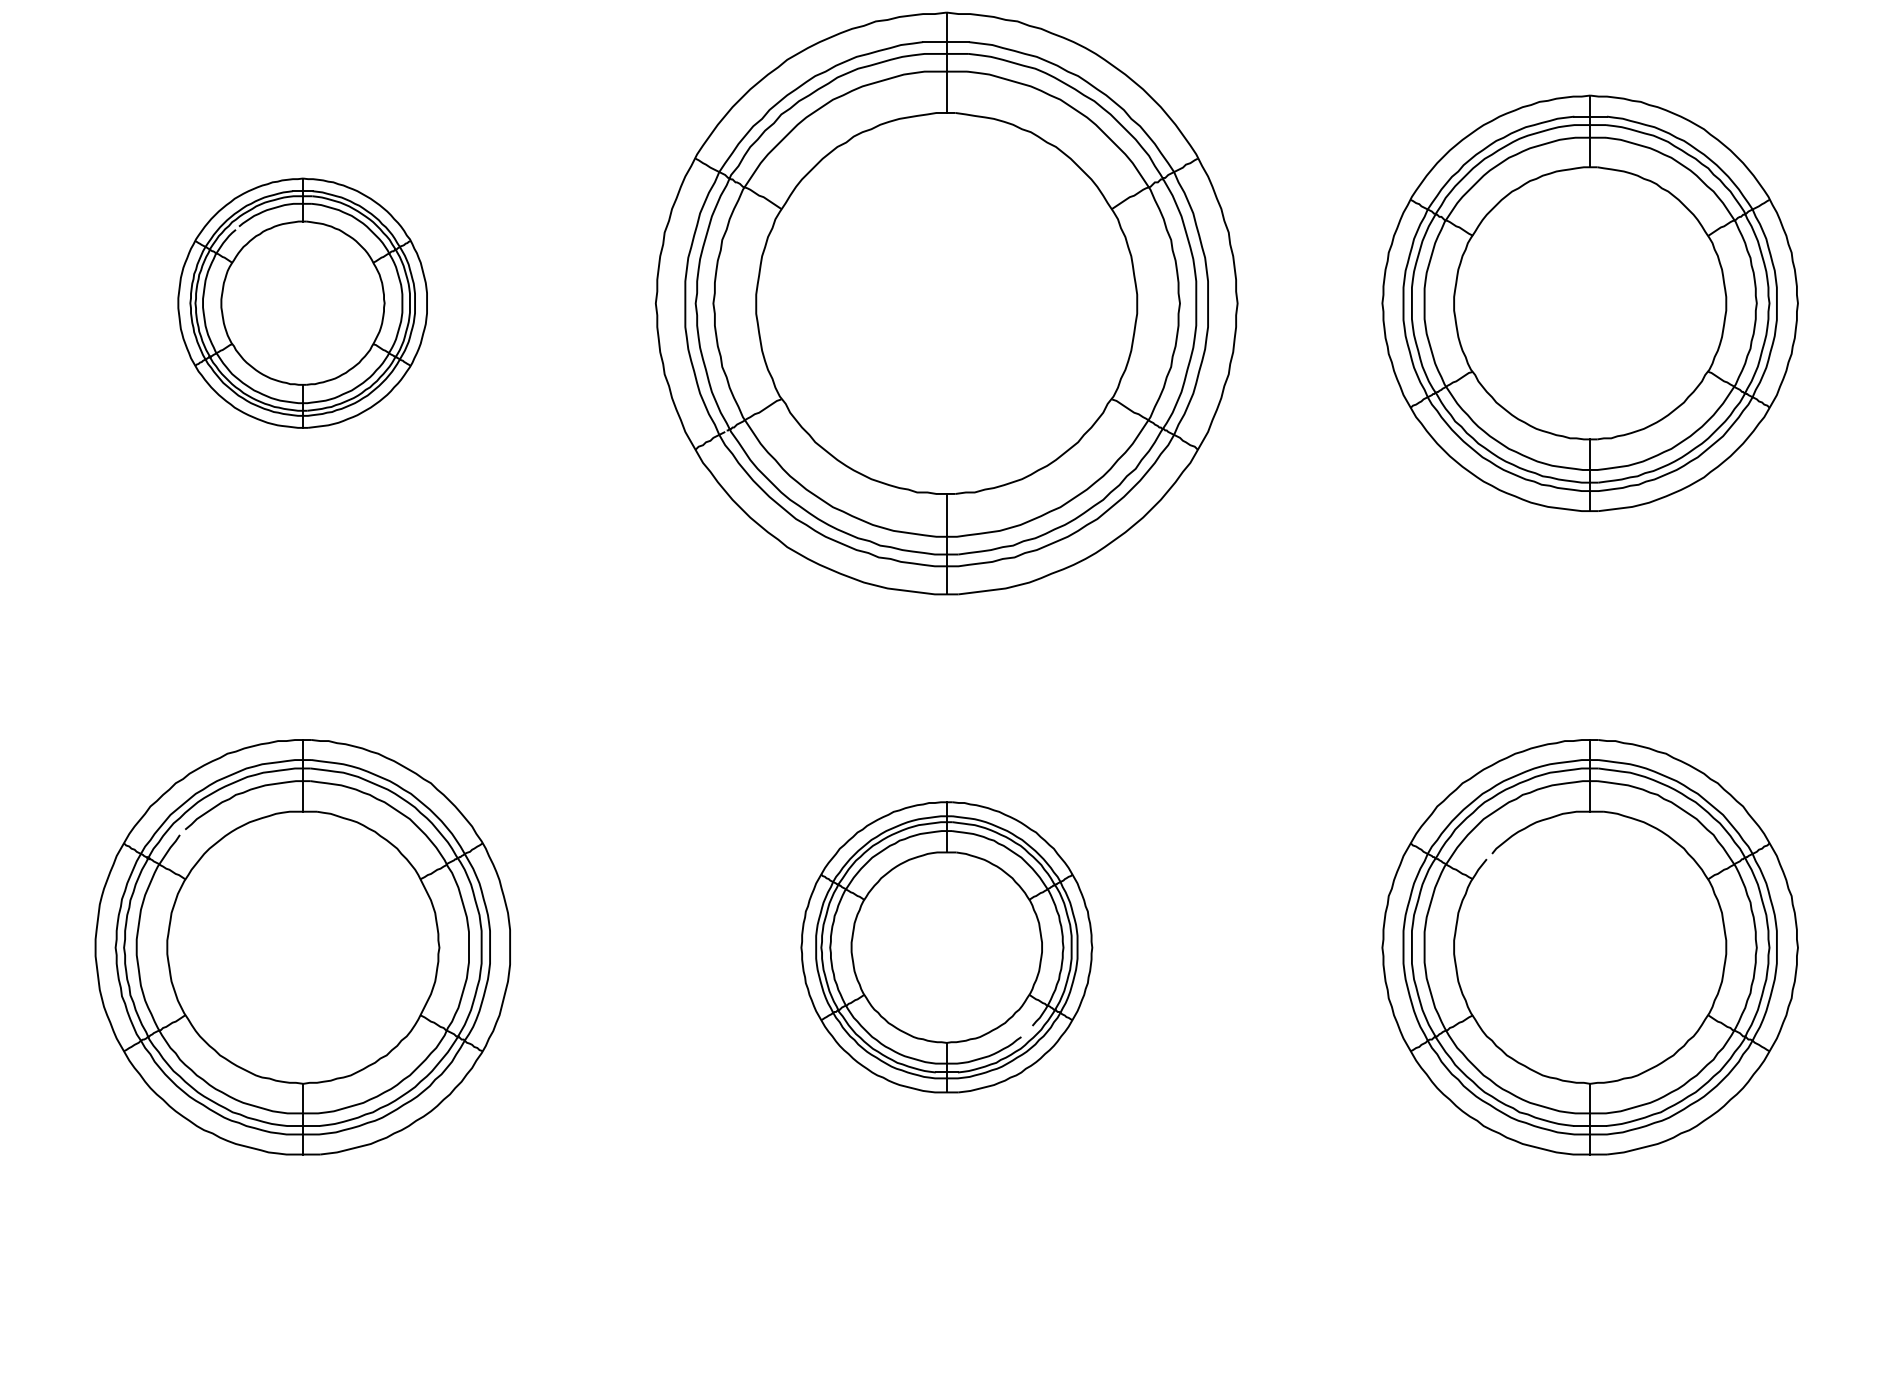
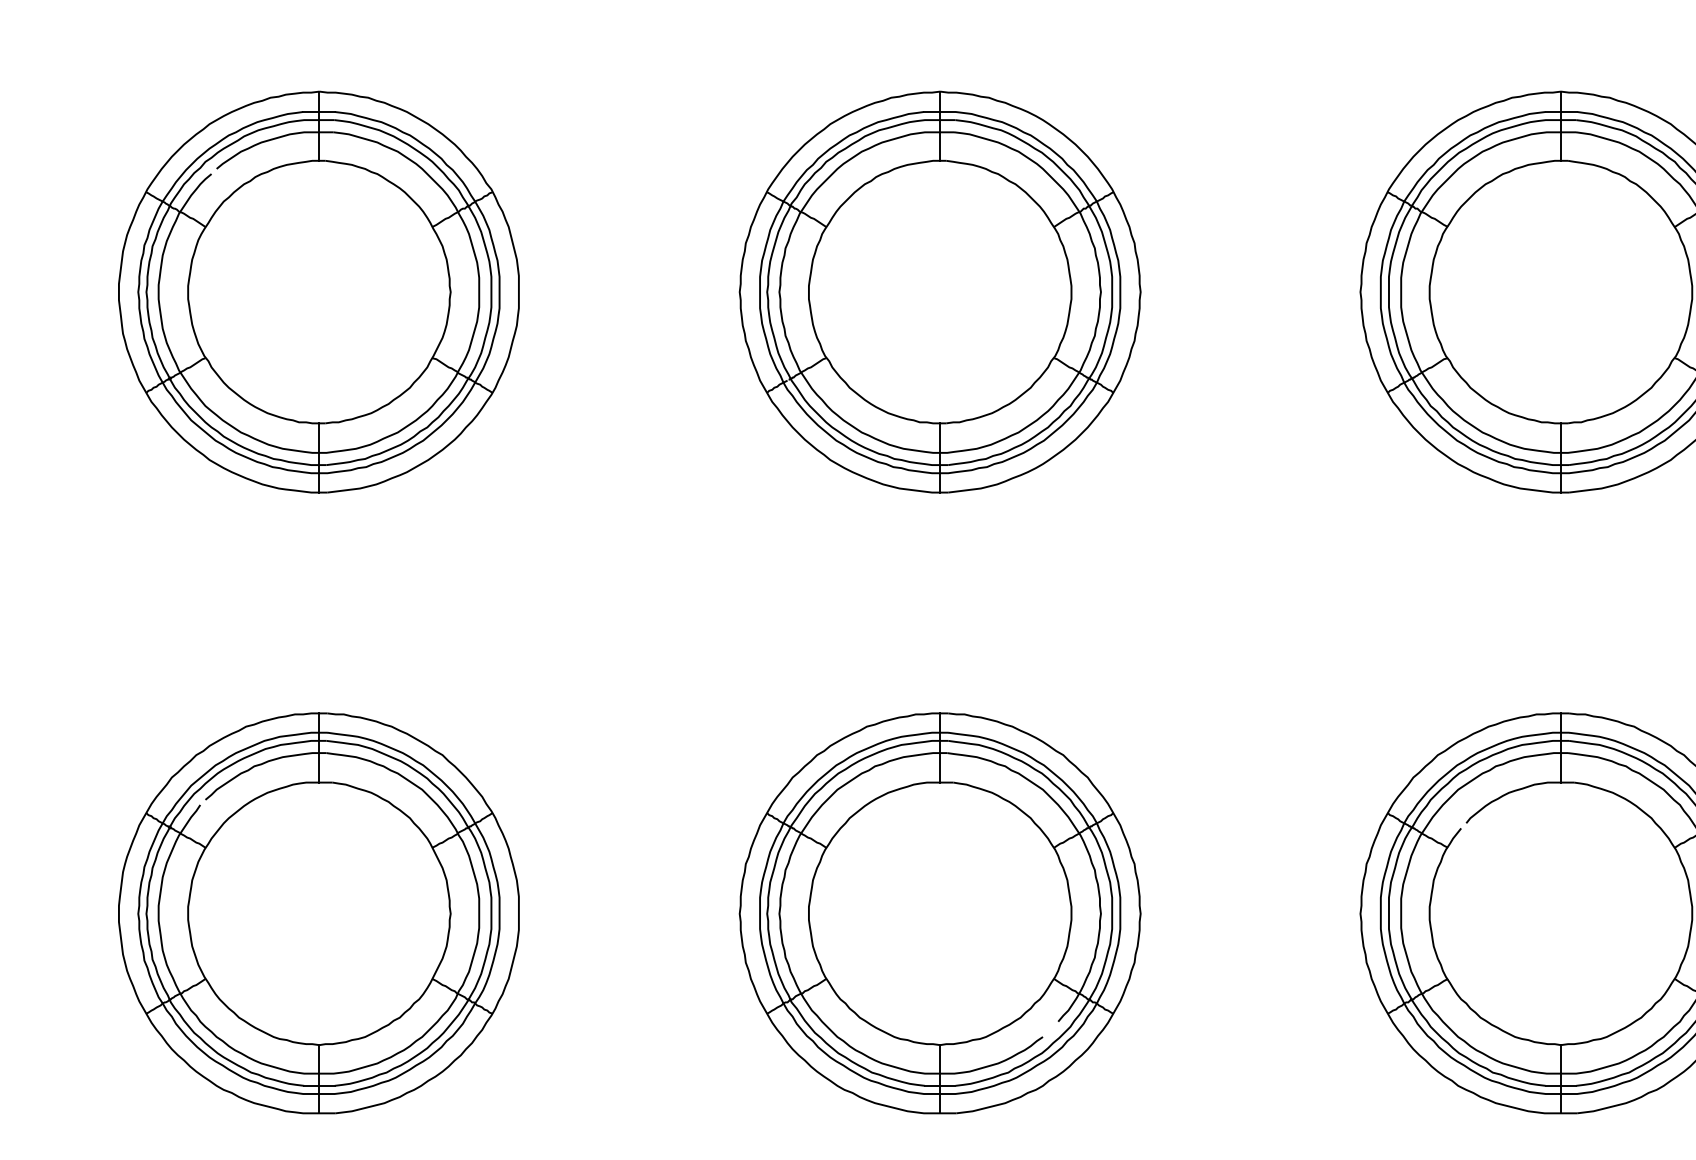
part: (302, 302) -> (318, 291), size x1.67
part: (946, 302) -> (939, 291), size x0.71
part: (946, 947) -> (939, 913), size x1.43

